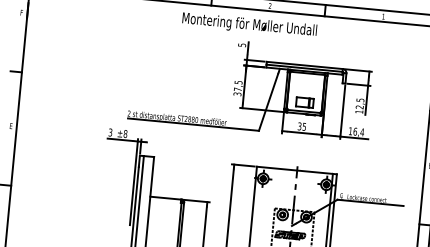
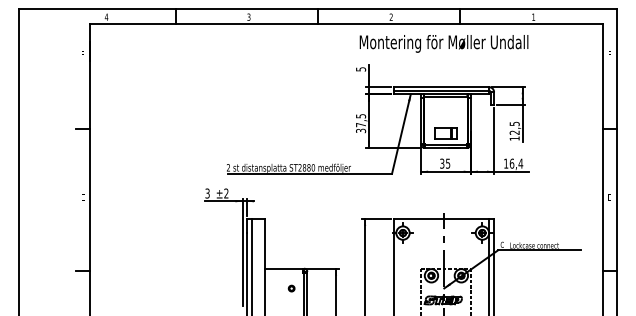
text: (249, 25) -> (443, 43), moved
text: (125, 133) -> (226, 193), ±8 -> ±2
part: (170, 214) -> (291, 288), added

